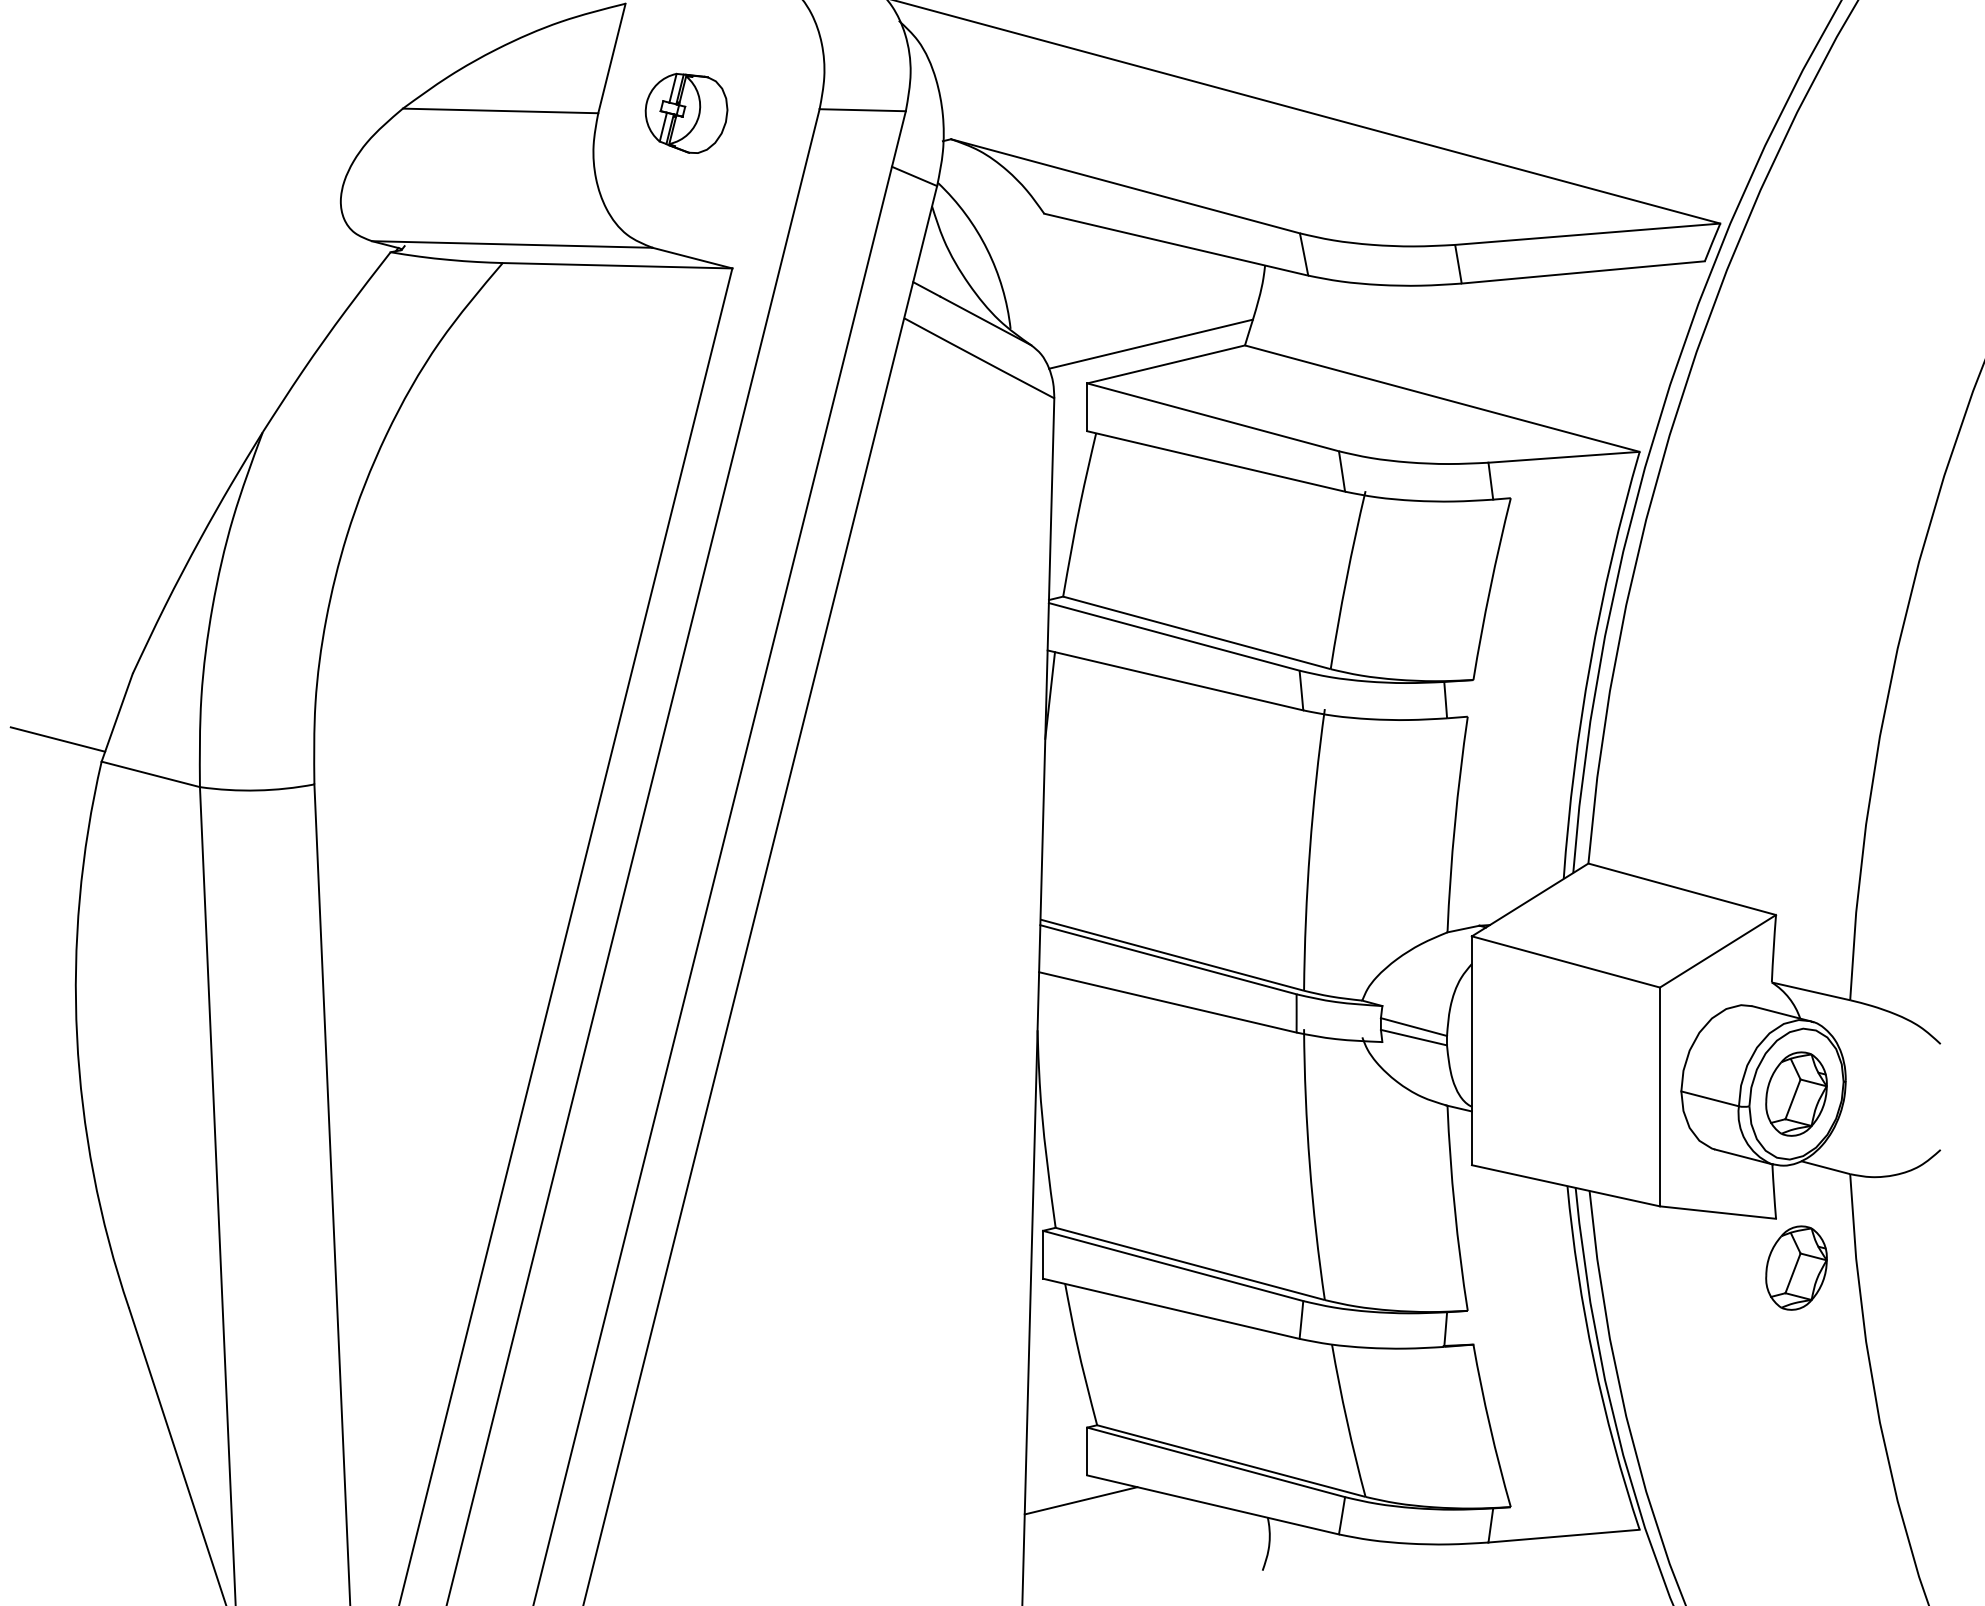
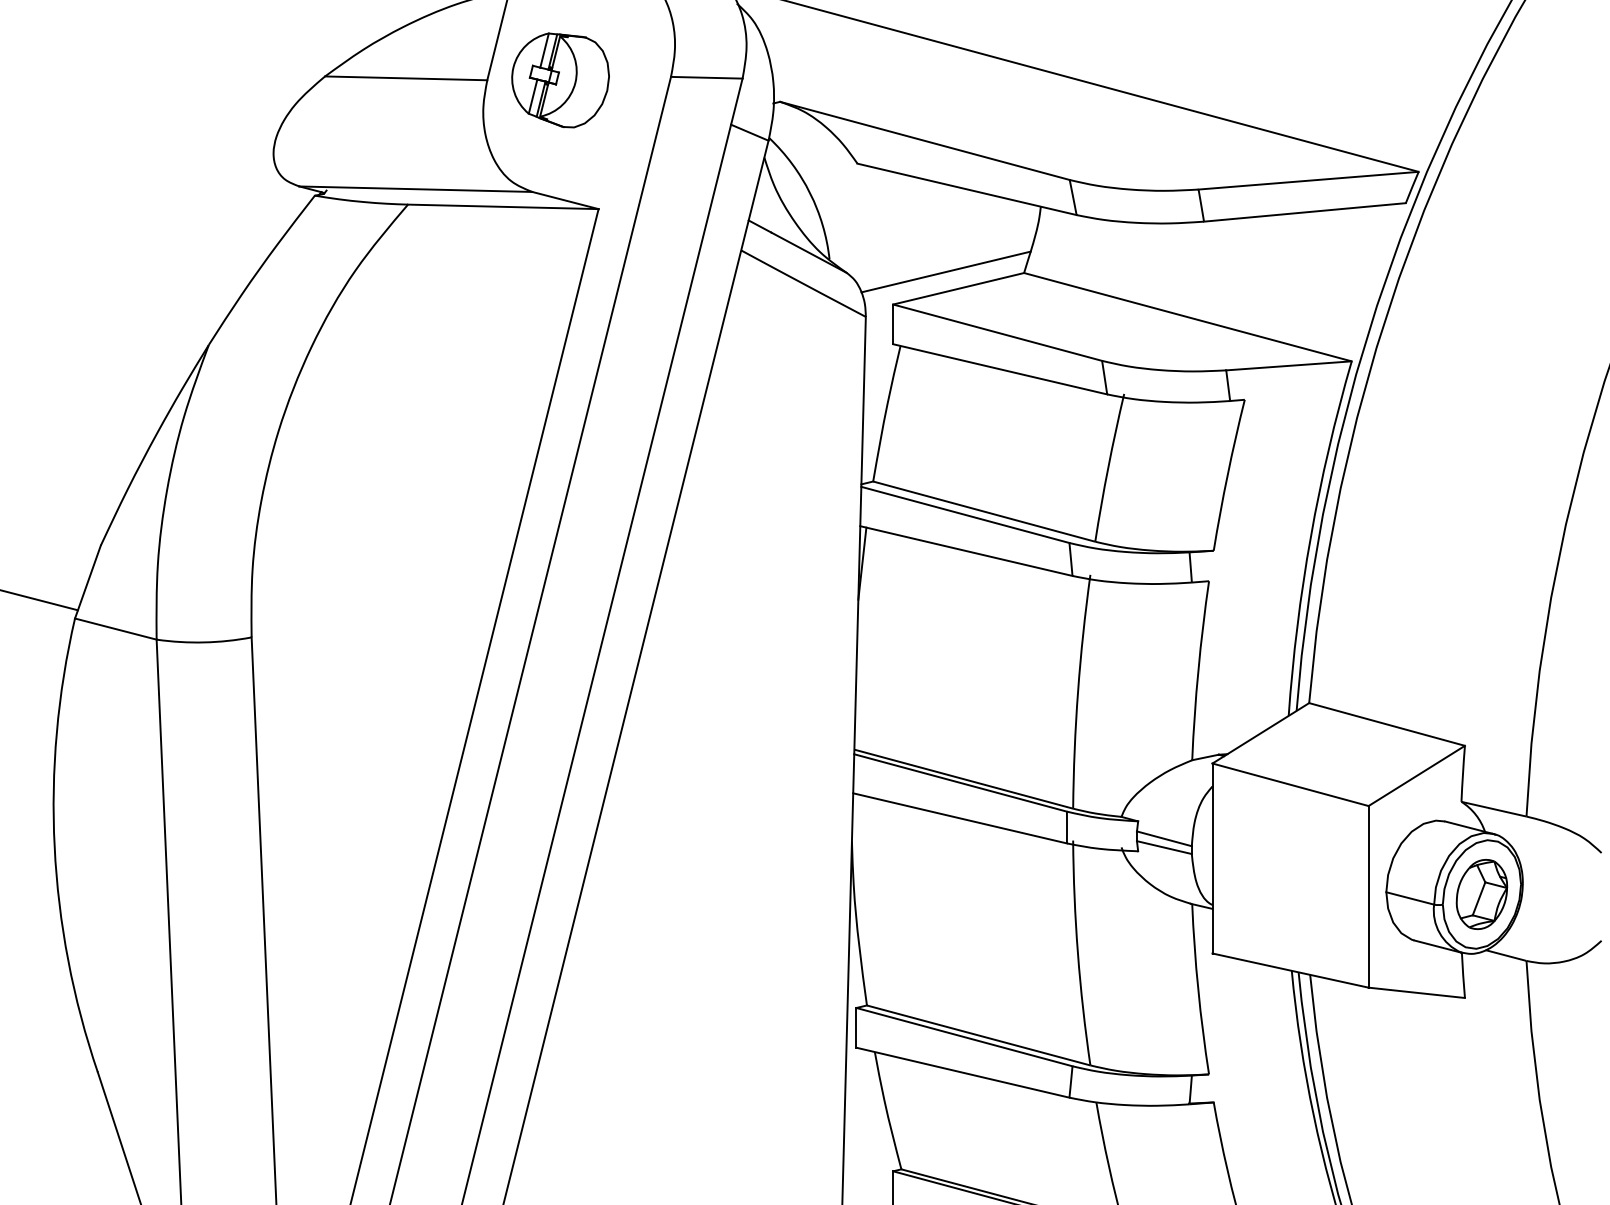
part: (686, 113) -> (560, 80), size x1.43
part: (1796, 1267) -> (1481, 1038), removed

